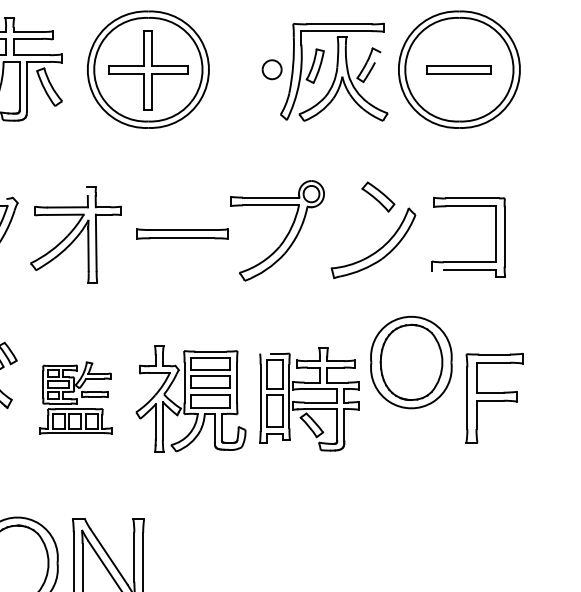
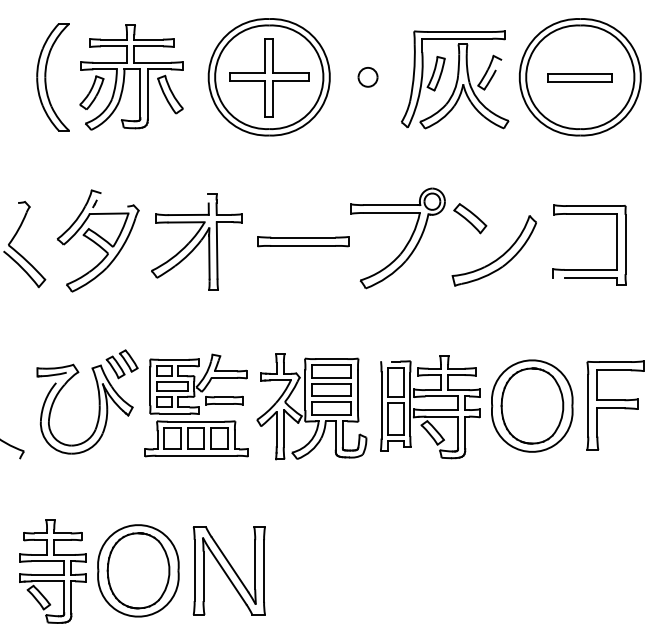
part: (271, 69) -> (367, 77), moved
part: (378, 196) -> (470, 218), moved
part: (411, 361) -> (532, 405), moved
part: (75, 397) -> (196, 405), size x1.43

